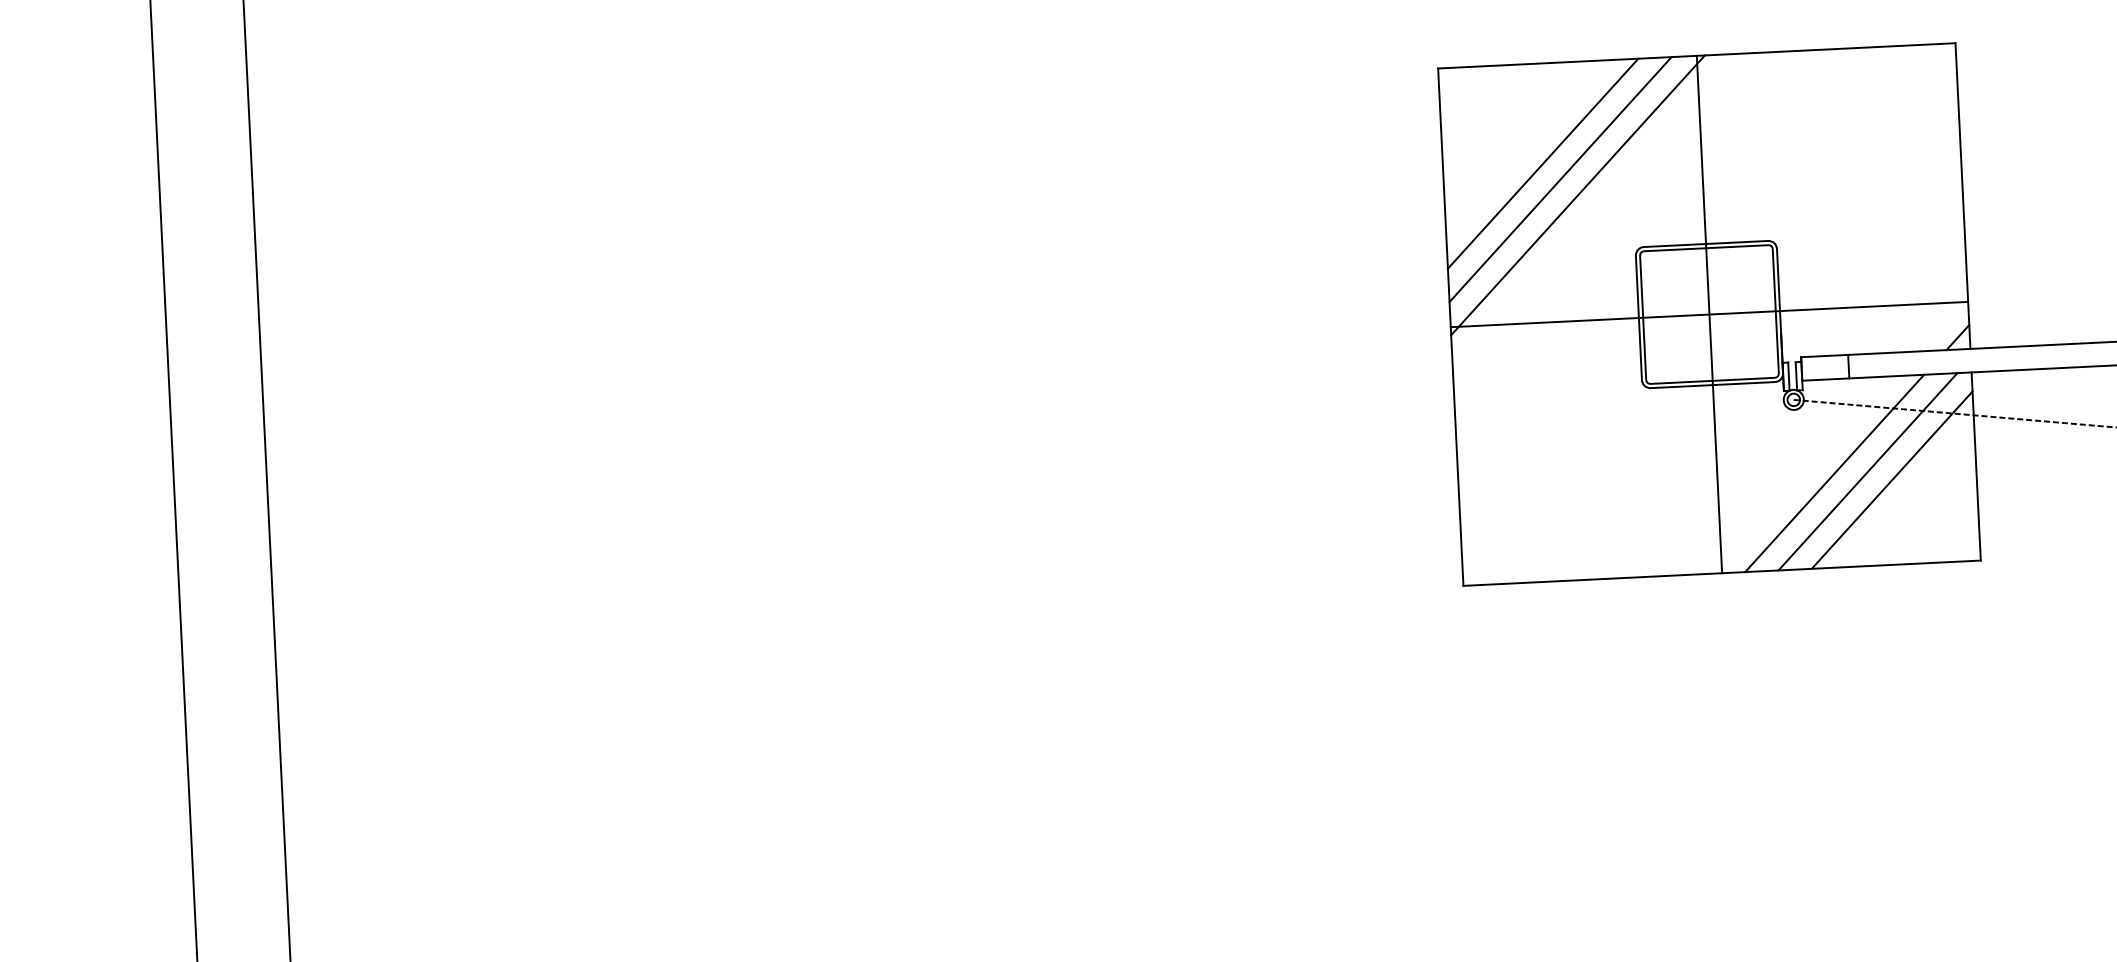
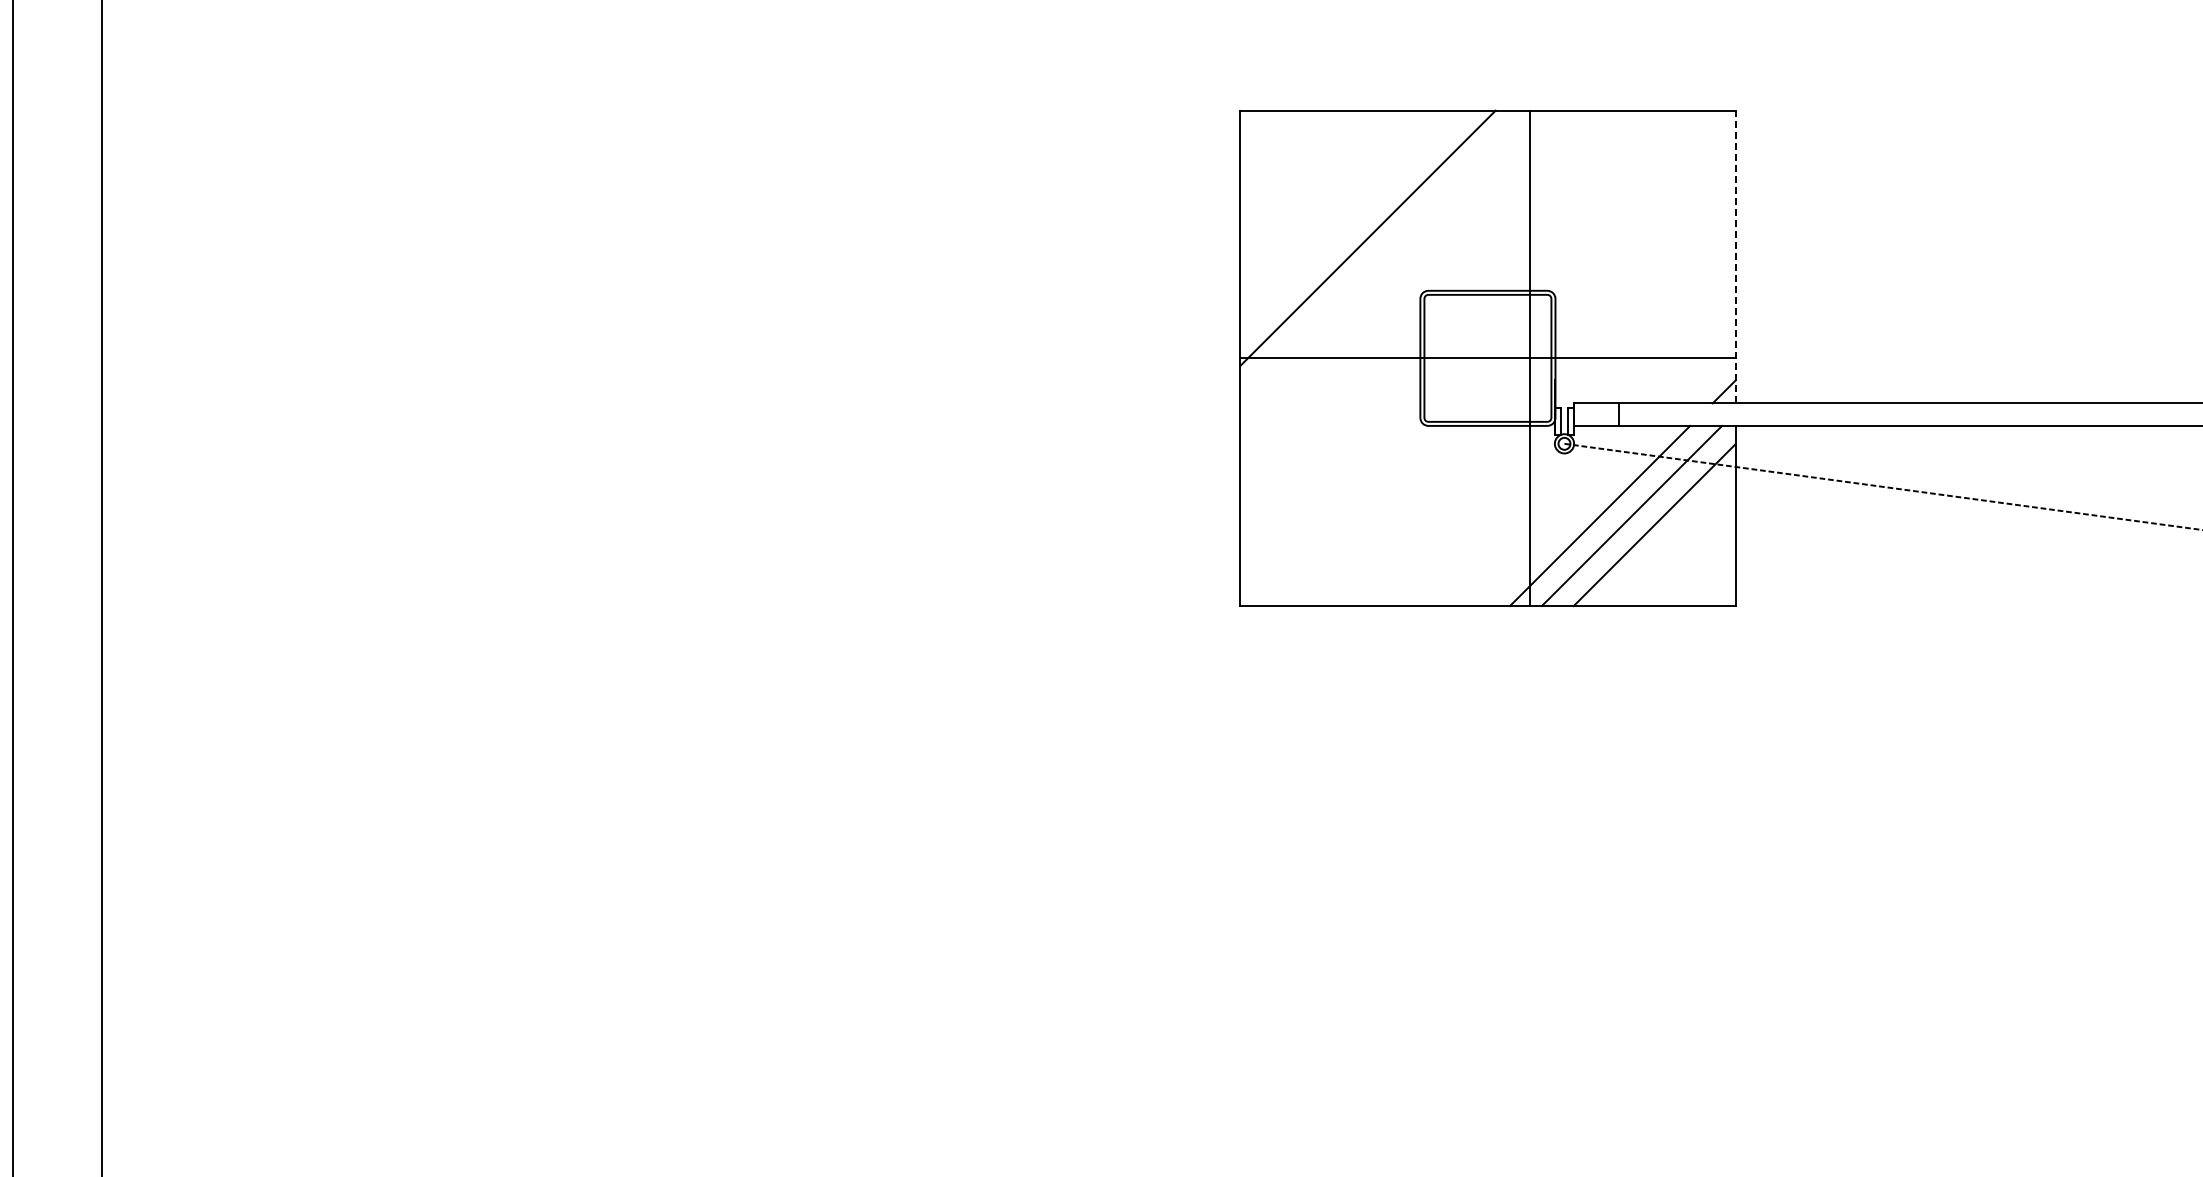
line: (1542, 163) -> (1335, 206), removed
line: (1560, 179) -> (1351, 222), removed
line: (1962, 195) -> (1735, 256), solid -> dashed
line: (1709, 314) -> (1529, 358), moved

